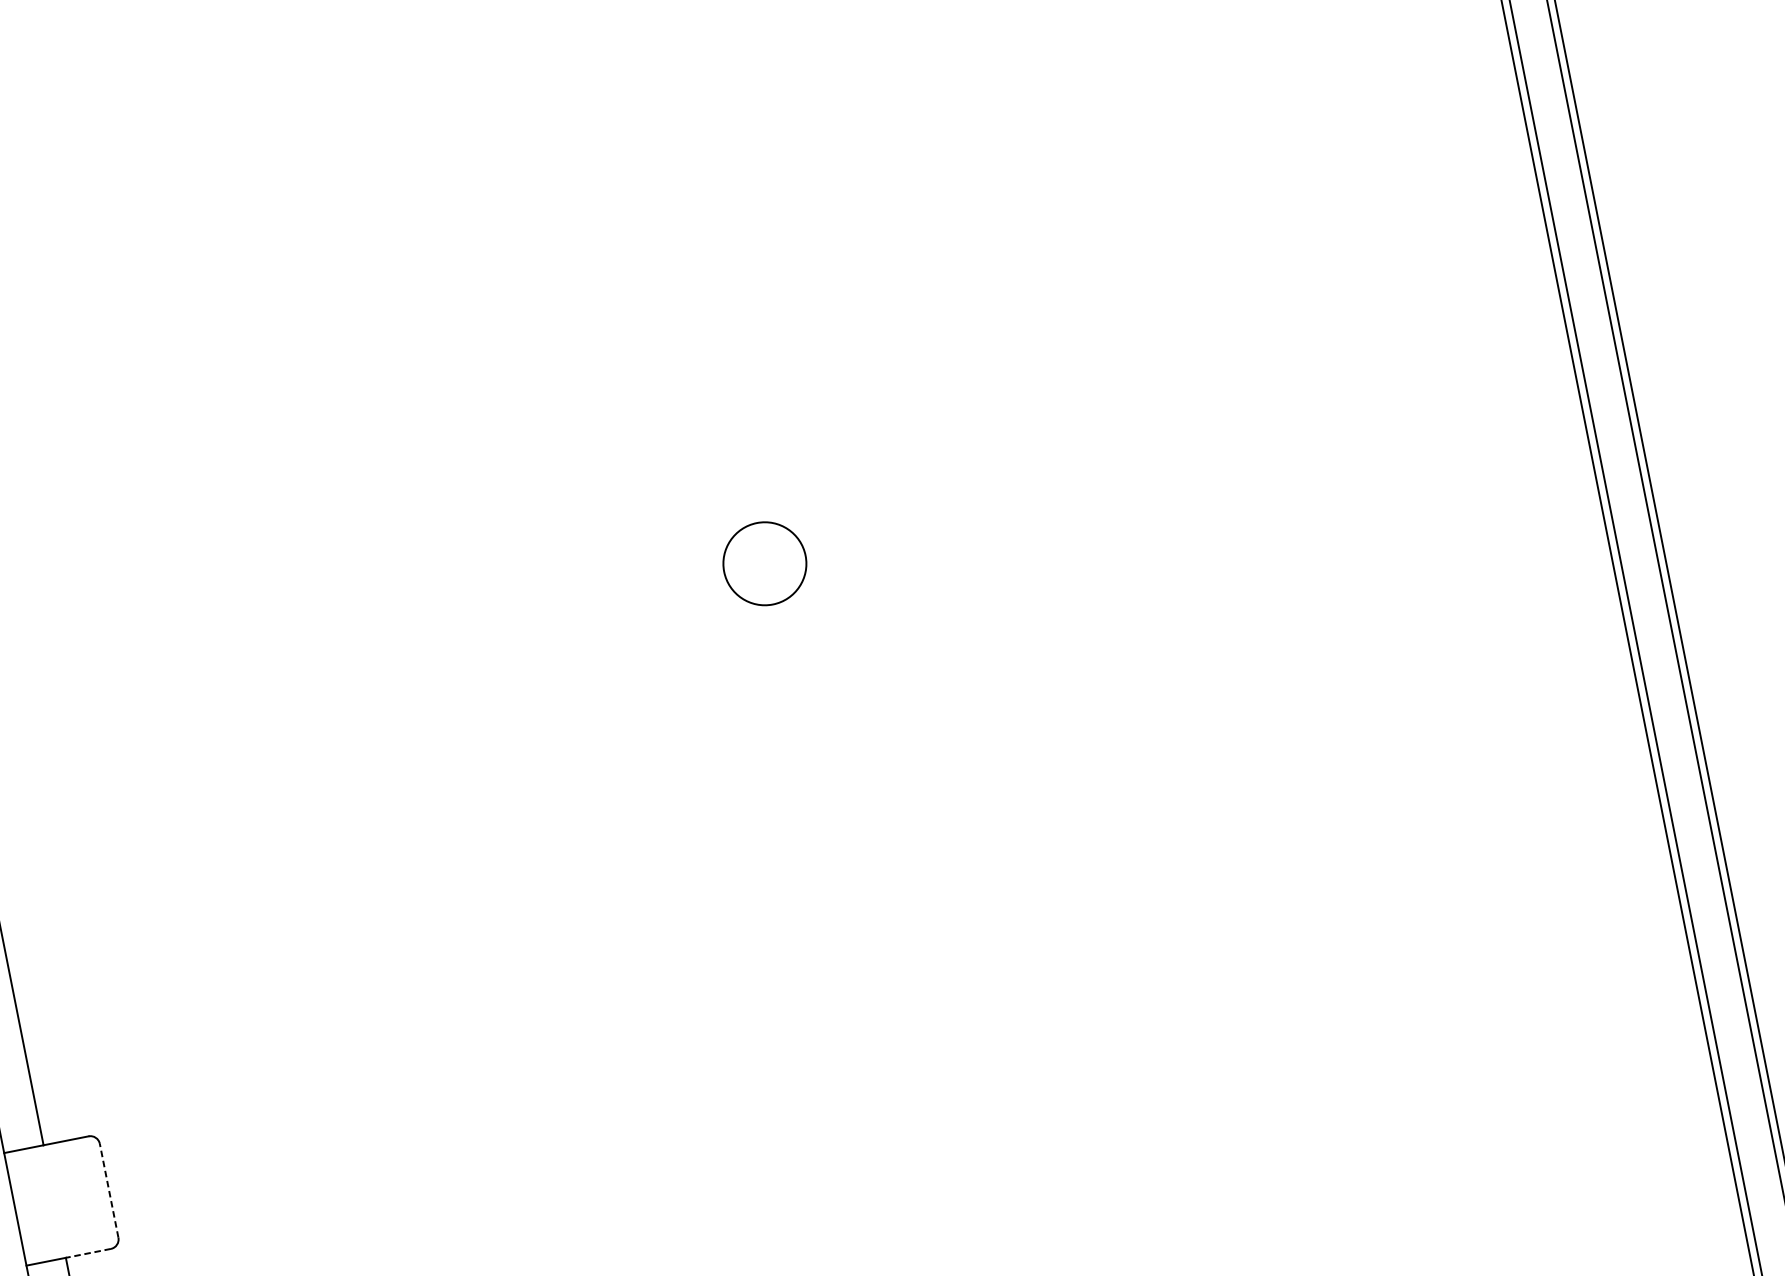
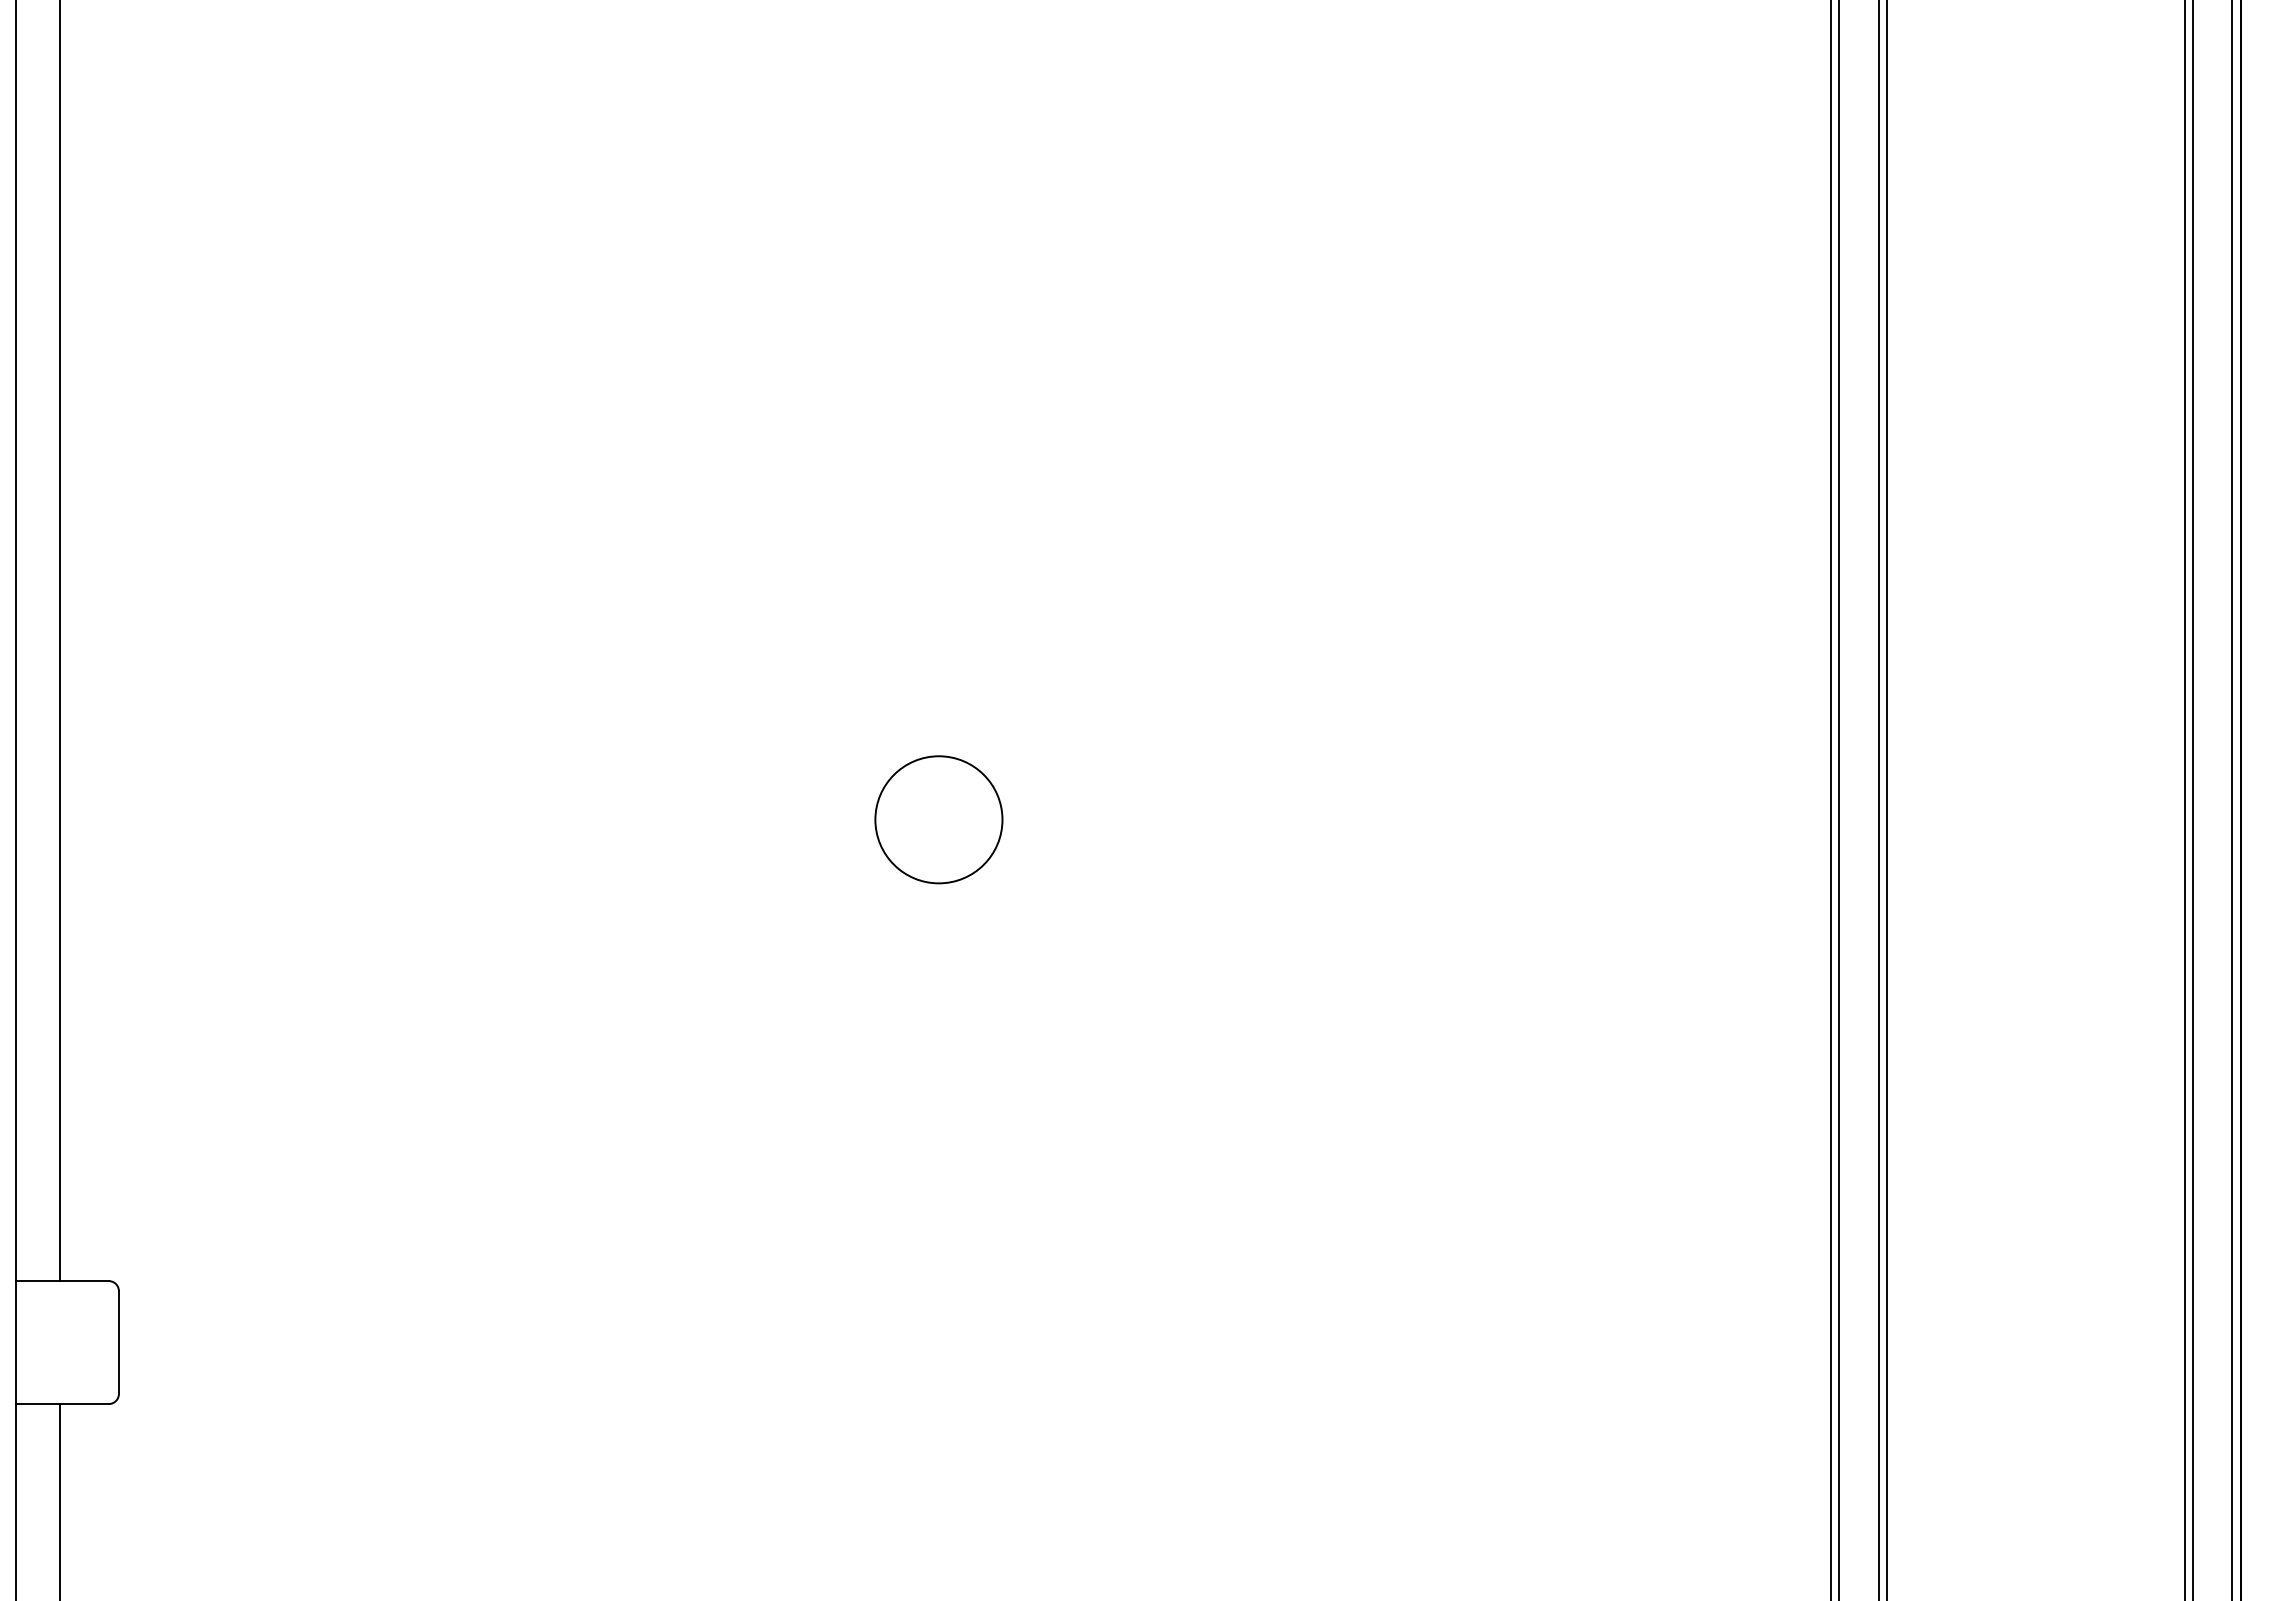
circle: (764, 563) -> (938, 819), size x1.43
line: (108, 1190) -> (118, 1342), dashed -> solid
line: (88, 1253) -> (84, 1404), dashed -> solid

